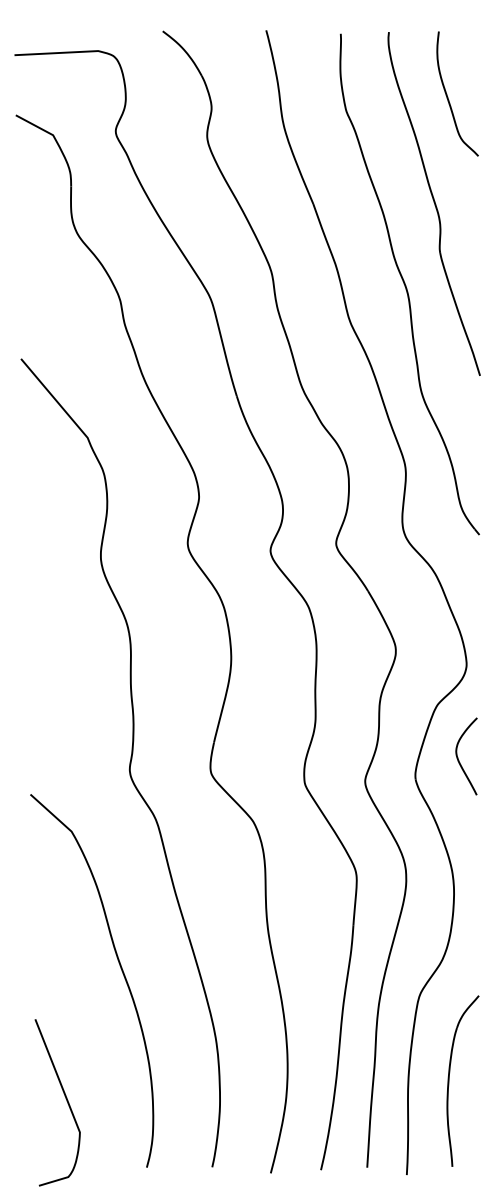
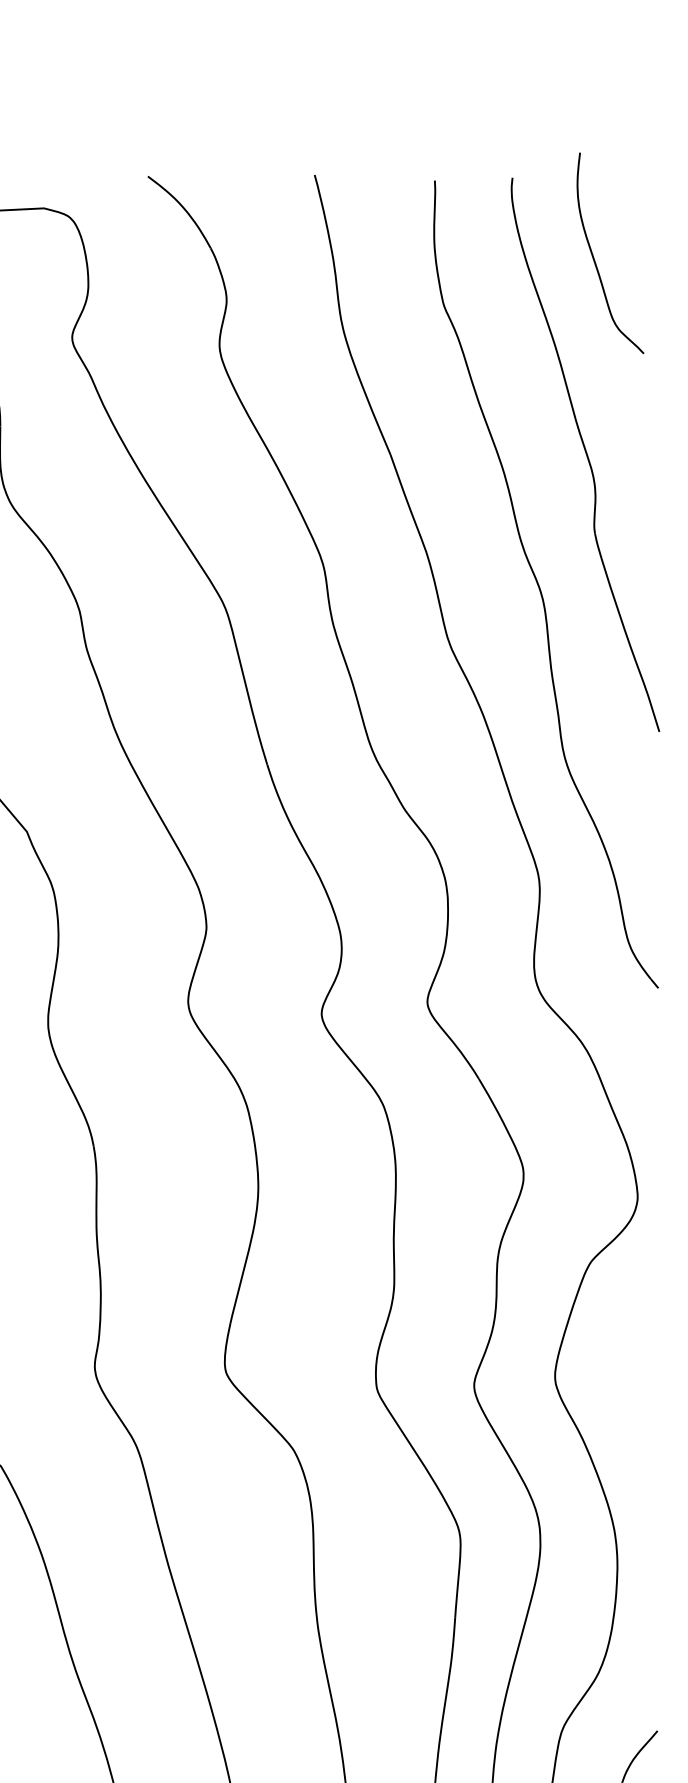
curve: (448, 97) -> (595, 259), moved
curve: (458, 757) -> (624, 1346), removed

